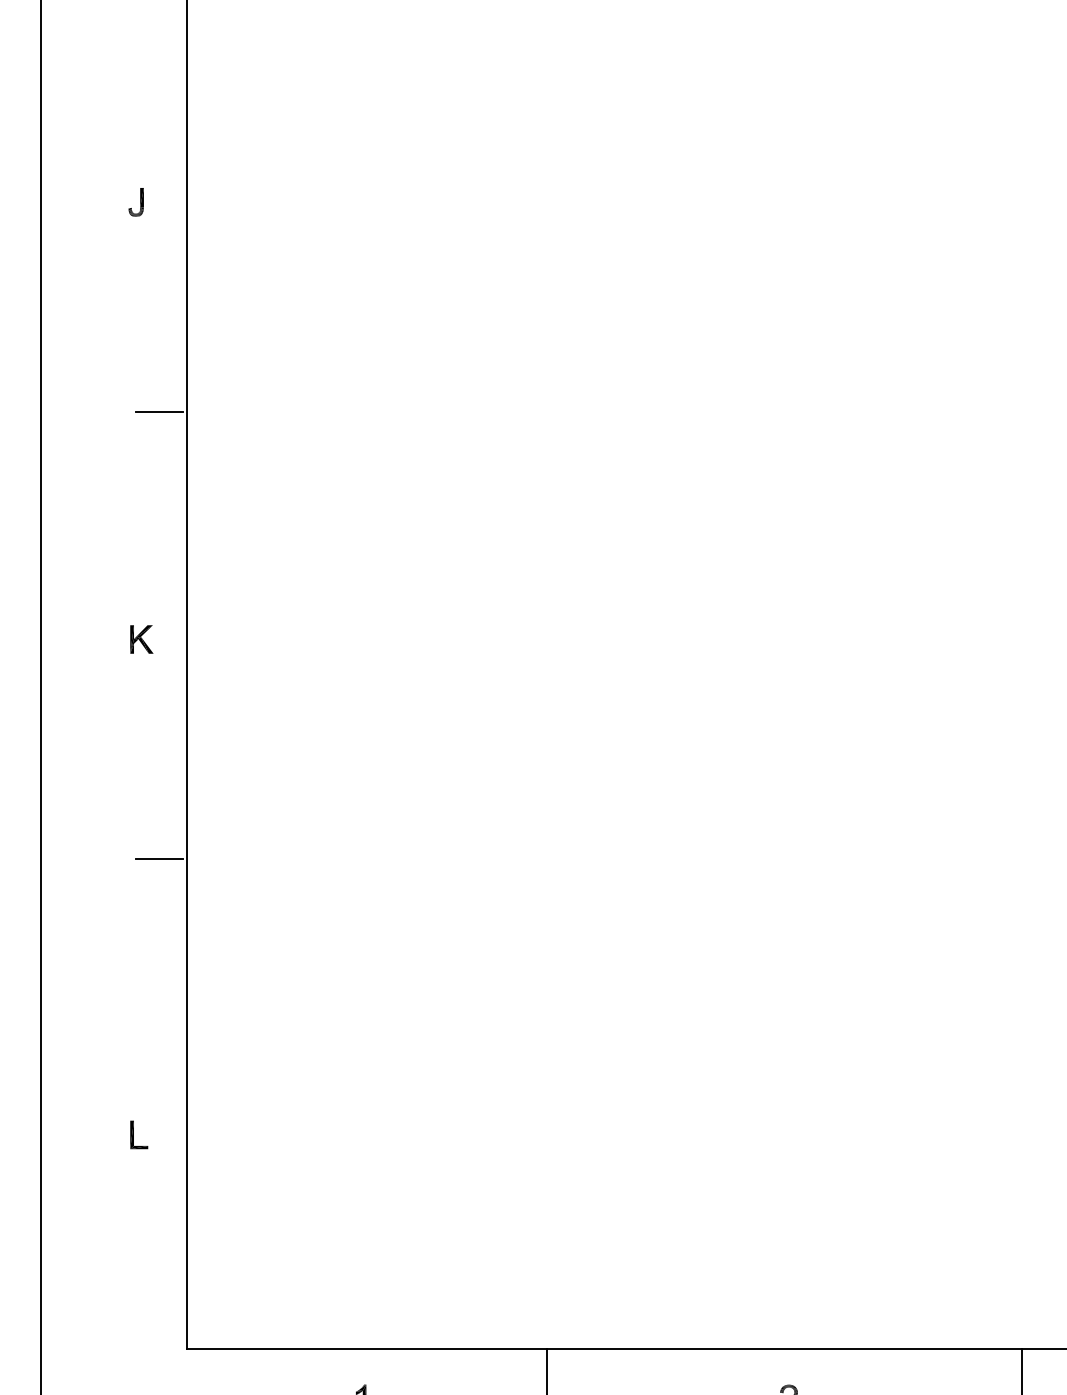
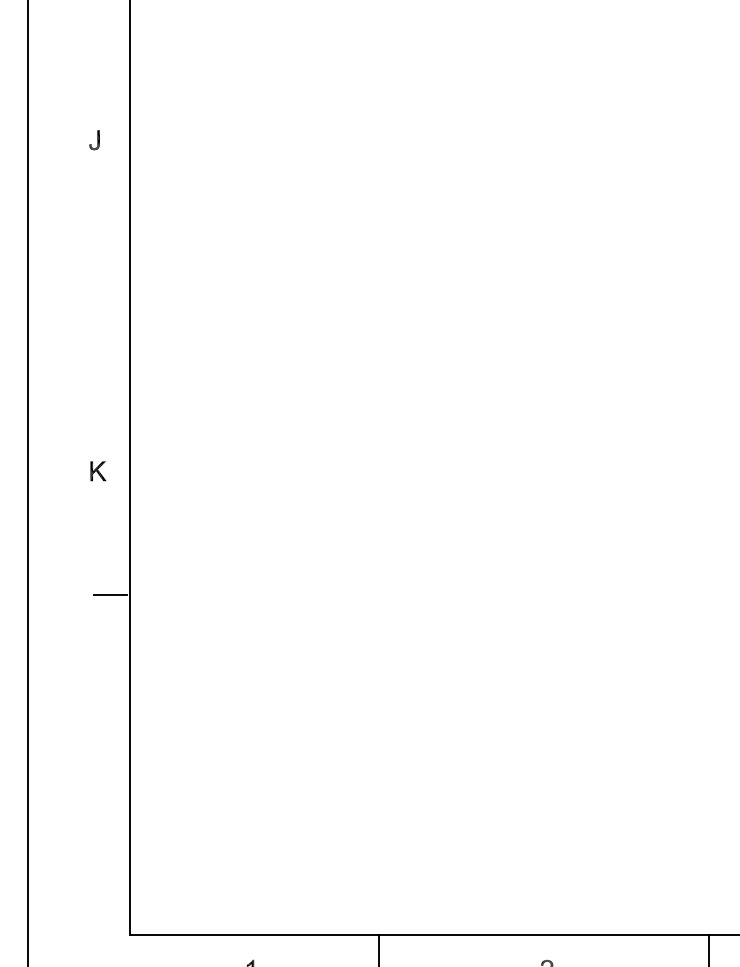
line: (159, 411) -> (110, 285), removed
part: (141, 639) -> (98, 471), moved
part: (138, 1134) -> (96, 786), removed

